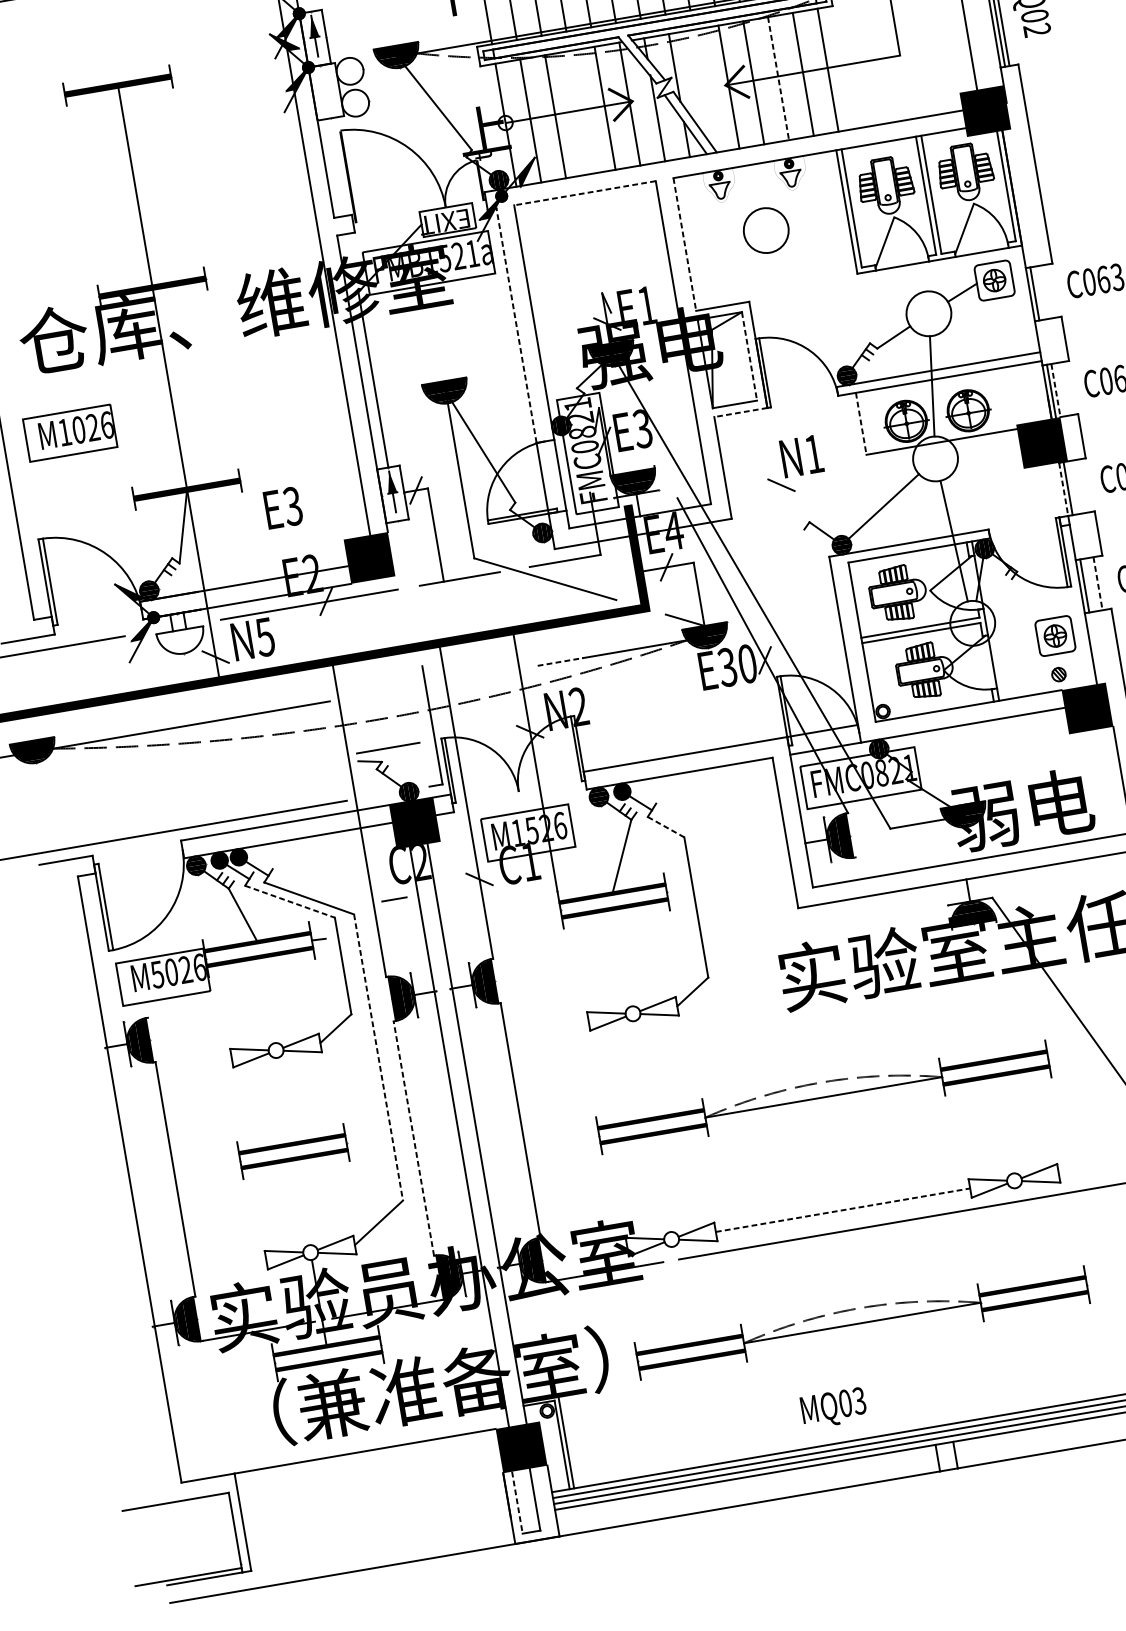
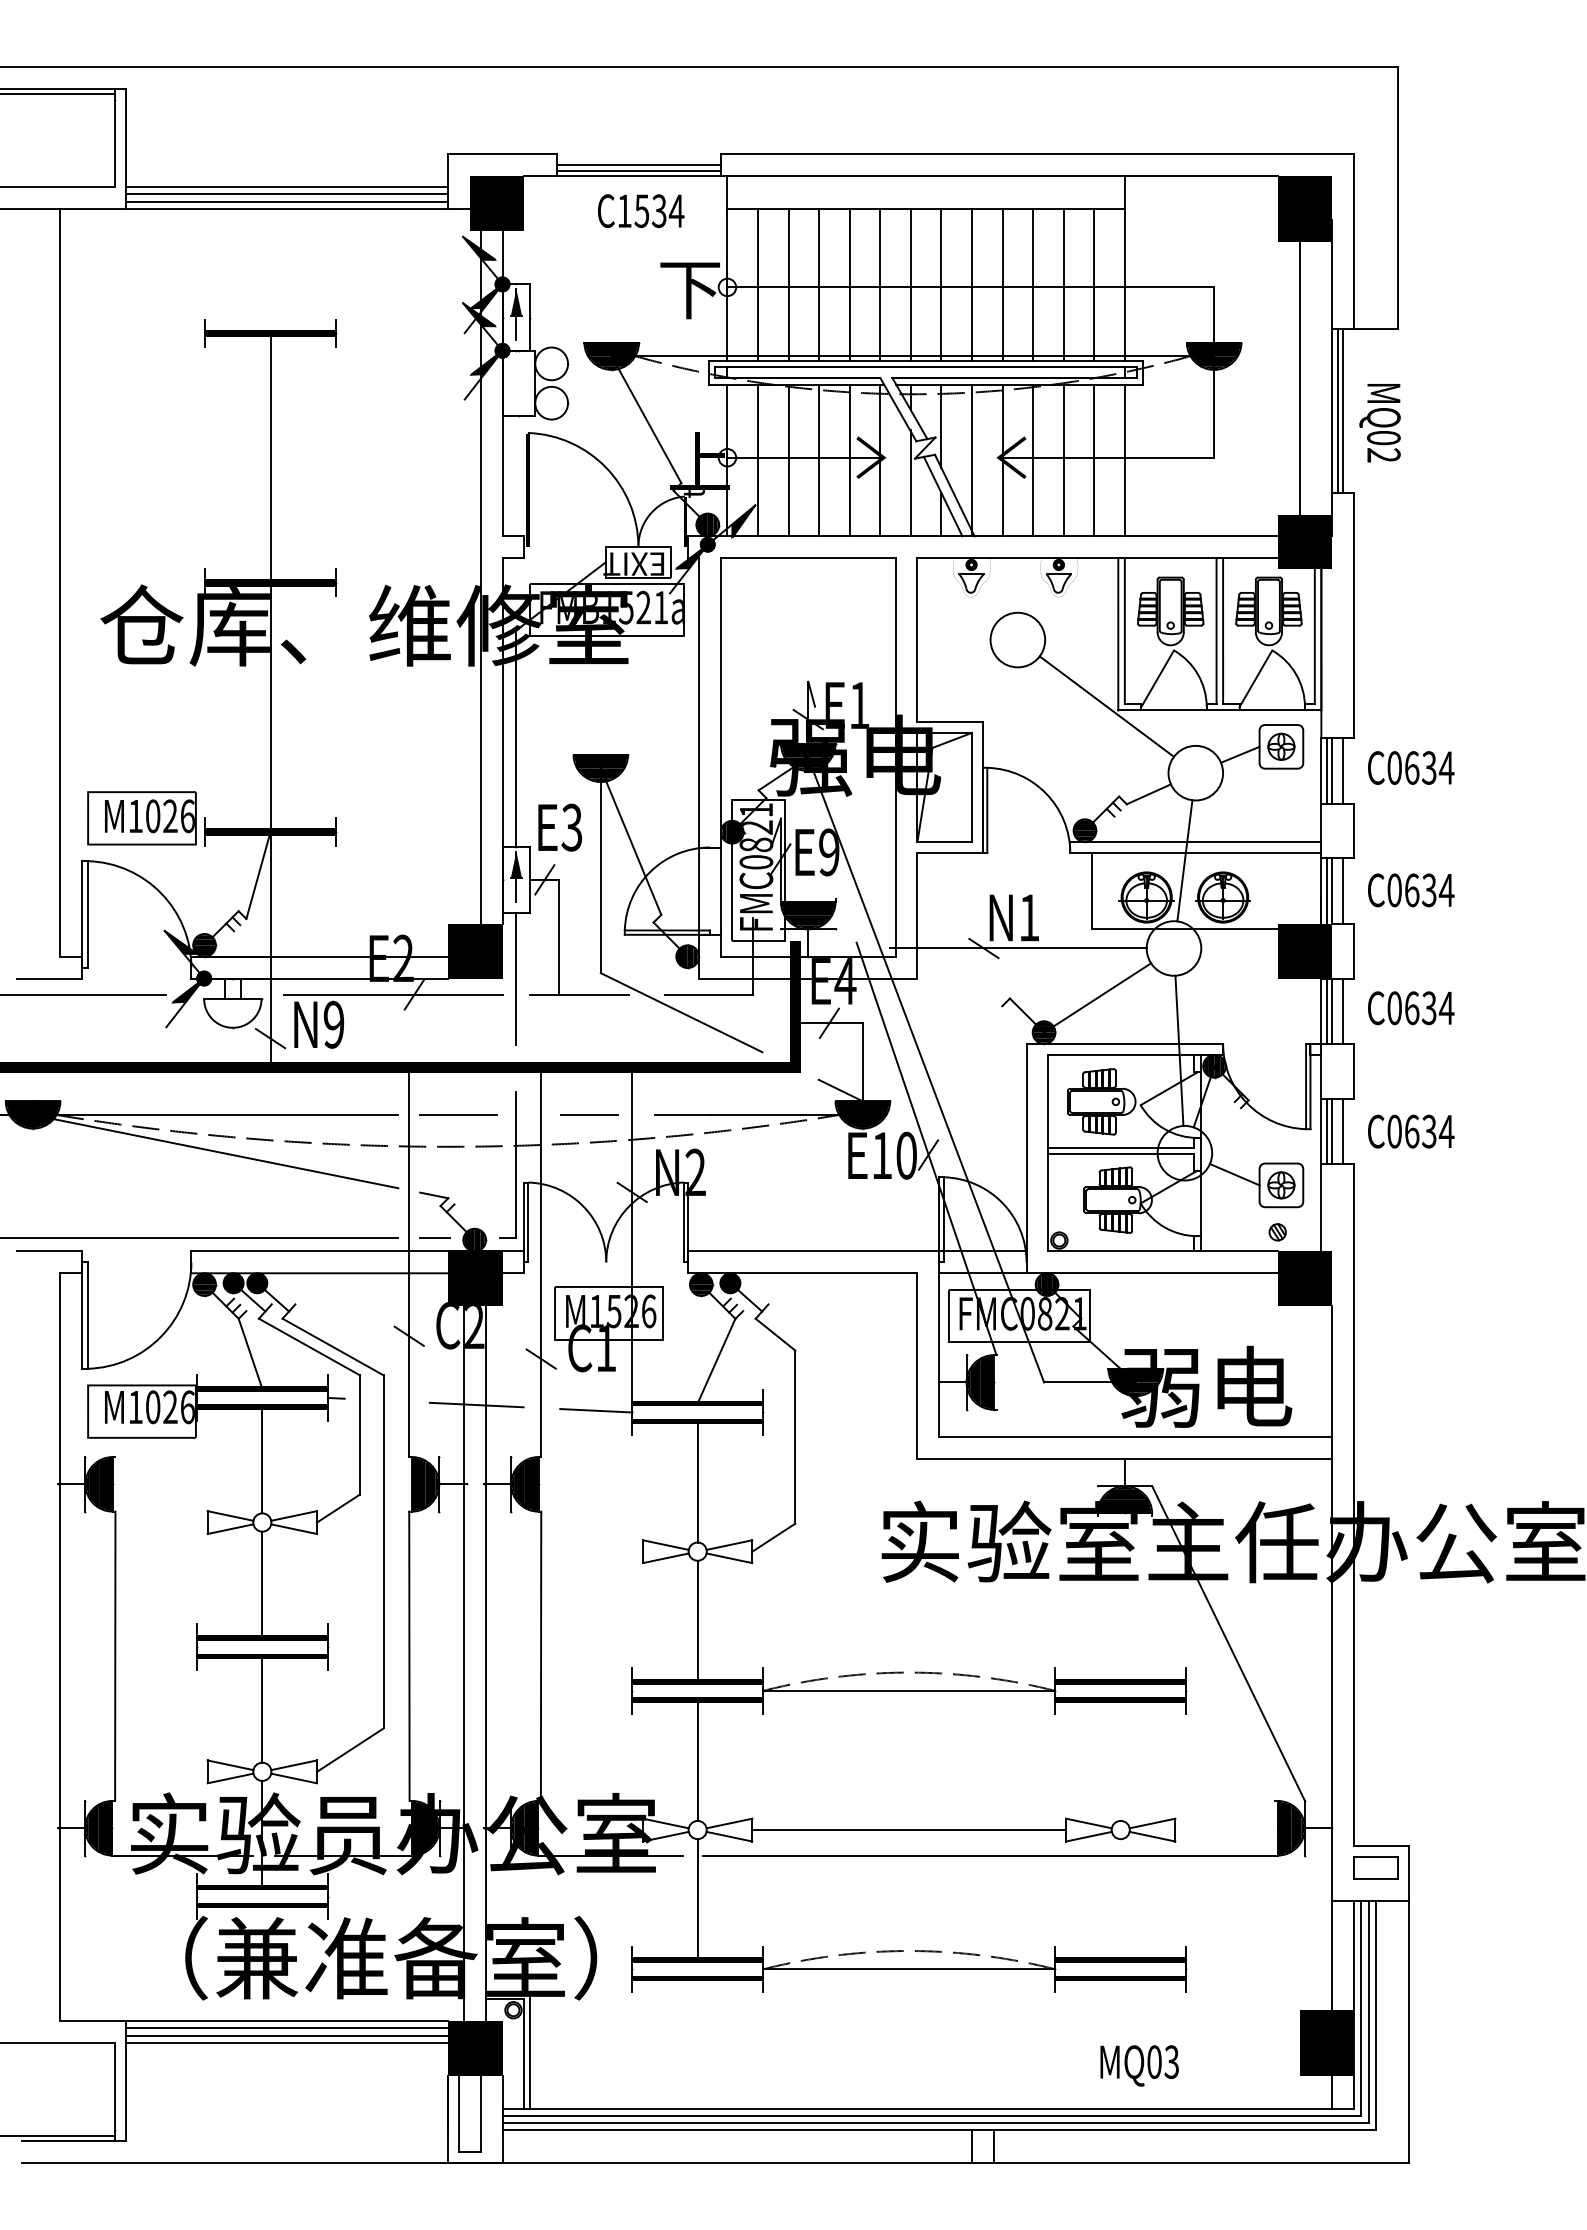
line: (778, 78) -> (1063, 460), dashed -> solid
line: (704, 91) -> (972, 460), added
line: (580, 112) -> (819, 460), added
line: (584, 193) -> (807, 558), dashed -> solid
line: (684, 244) -> (917, 640), dashed -> solid
line: (847, 272) -> (1106, 706), added
line: (1048, 291) -> (1343, 770), added
line: (1039, 292) -> (1332, 770), added
line: (516, 325) -> (699, 702), dashed -> solid
line: (749, 356) -> (972, 787), dashed -> solid
line: (1064, 388) -> (1343, 890), added
line: (1056, 390) -> (1332, 891), dashed -> solid
line: (741, 412) -> (950, 852), dashed -> solid
line: (861, 424) -> (1092, 891), dashed -> solid
text: (642, 429) -> (828, 852), E3 -> E9
part: (69, 433) -> (141, 818), moved
line: (809, 480) -> (1018, 948), added
line: (1081, 486) -> (1343, 1011), added
line: (1072, 488) -> (1332, 1011), added
line: (1063, 489) -> (1321, 1011), dashed -> solid
text: (283, 507) -> (560, 827), moved
line: (406, 574) -> (516, 978), added
line: (1098, 583) -> (1343, 1131), dashed -> solid
line: (1089, 585) -> (1332, 1131), added
line: (1015, 633) -> (1234, 1174), added
text: (264, 636) -> (333, 1024), N5 -> N9
line: (560, 662) -> (682, 1115), dashed -> solid
text: (727, 667) -> (881, 1155), E30 -> E10
line: (484, 674) -> (589, 1114), added
line: (388, 747) -> (458, 1114), moved
line: (186, 756) -> (215, 1151), added
line: (666, 827) -> (775, 1334), dashed -> solid
line: (368, 878) -> (408, 1335), added
line: (393, 899) -> (434, 1237), moved
line: (290, 902) -> (309, 1347), dashed -> solid
line: (531, 913) -> (596, 1410), added
line: (433, 925) -> (476, 1404), added
line: (623, 956) -> (697, 1481), added
text: (157, 974) -> (135, 1407), M5026 -> M1026
line: (267, 1000) -> (262, 1460), added
line: (378, 1057) -> (383, 1551), dashed -> solid
line: (642, 1069) -> (697, 1620), added
line: (284, 1100) -> (262, 1584), added
line: (413, 1138) -> (409, 1656), dashed -> solid
line: (661, 1183) -> (697, 1760), added
line: (302, 1202) -> (262, 1709), added
line: (843, 1210) -> (909, 1830), dashed -> solid
line: (681, 1295) -> (697, 1899), added
text: (833, 1408) -> (1139, 2065), moved
line: (365, 1457) -> (286, 2028), added
line: (366, 1462) -> (286, 2035), added
line: (367, 1469) -> (286, 2043), added
line: (517, 1503) -> (458, 2114), dashed -> solid

